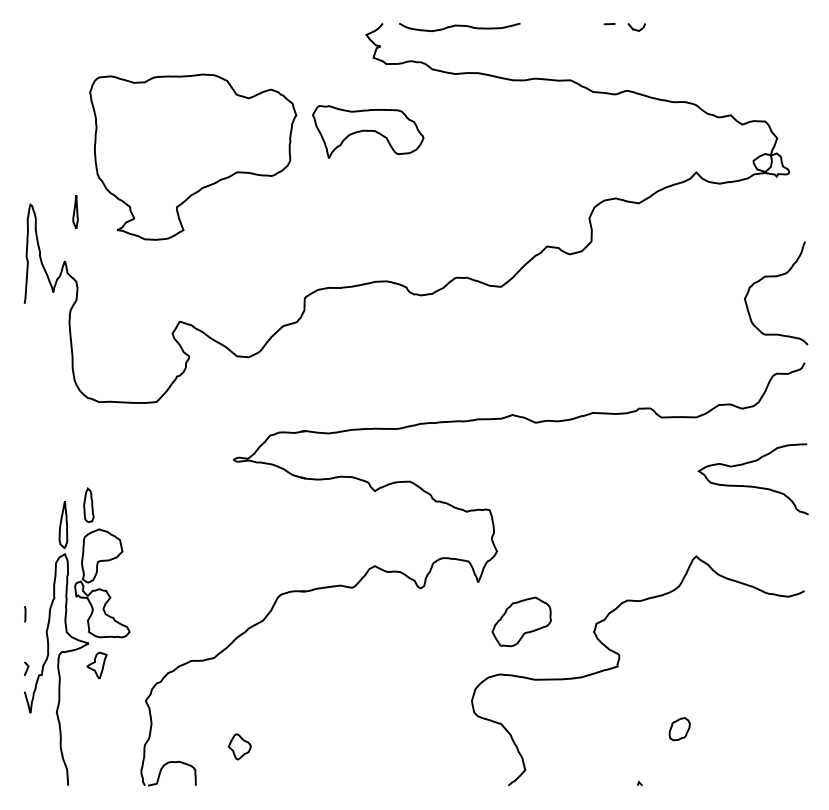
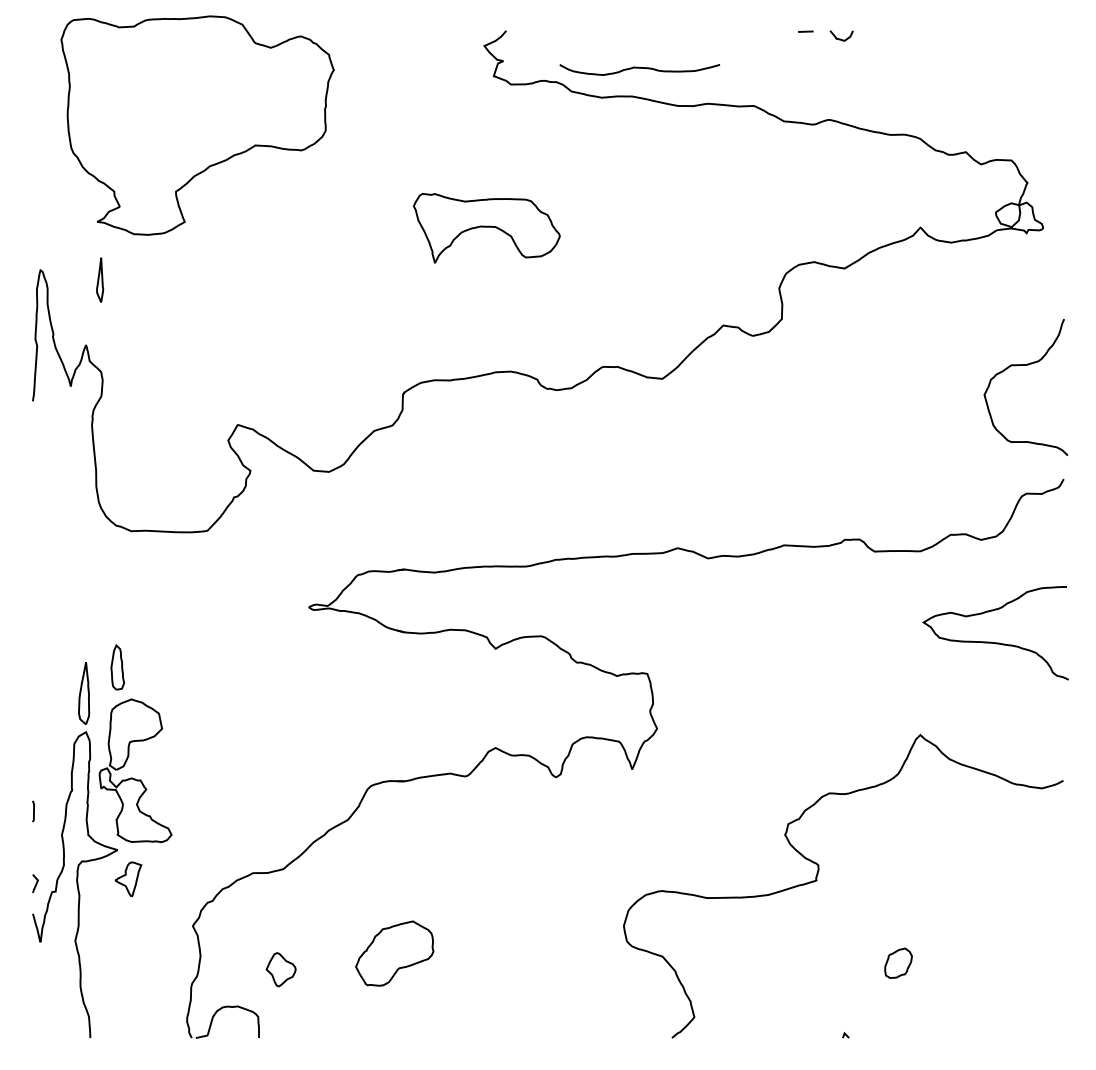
curve: (459, 26) -> (639, 68), moved
part: (367, 132) -> (486, 228), moved
part: (193, 157) -> (197, 125), moved
part: (521, 621) -> (394, 953), moved
part: (239, 746) -> (280, 969), moved

